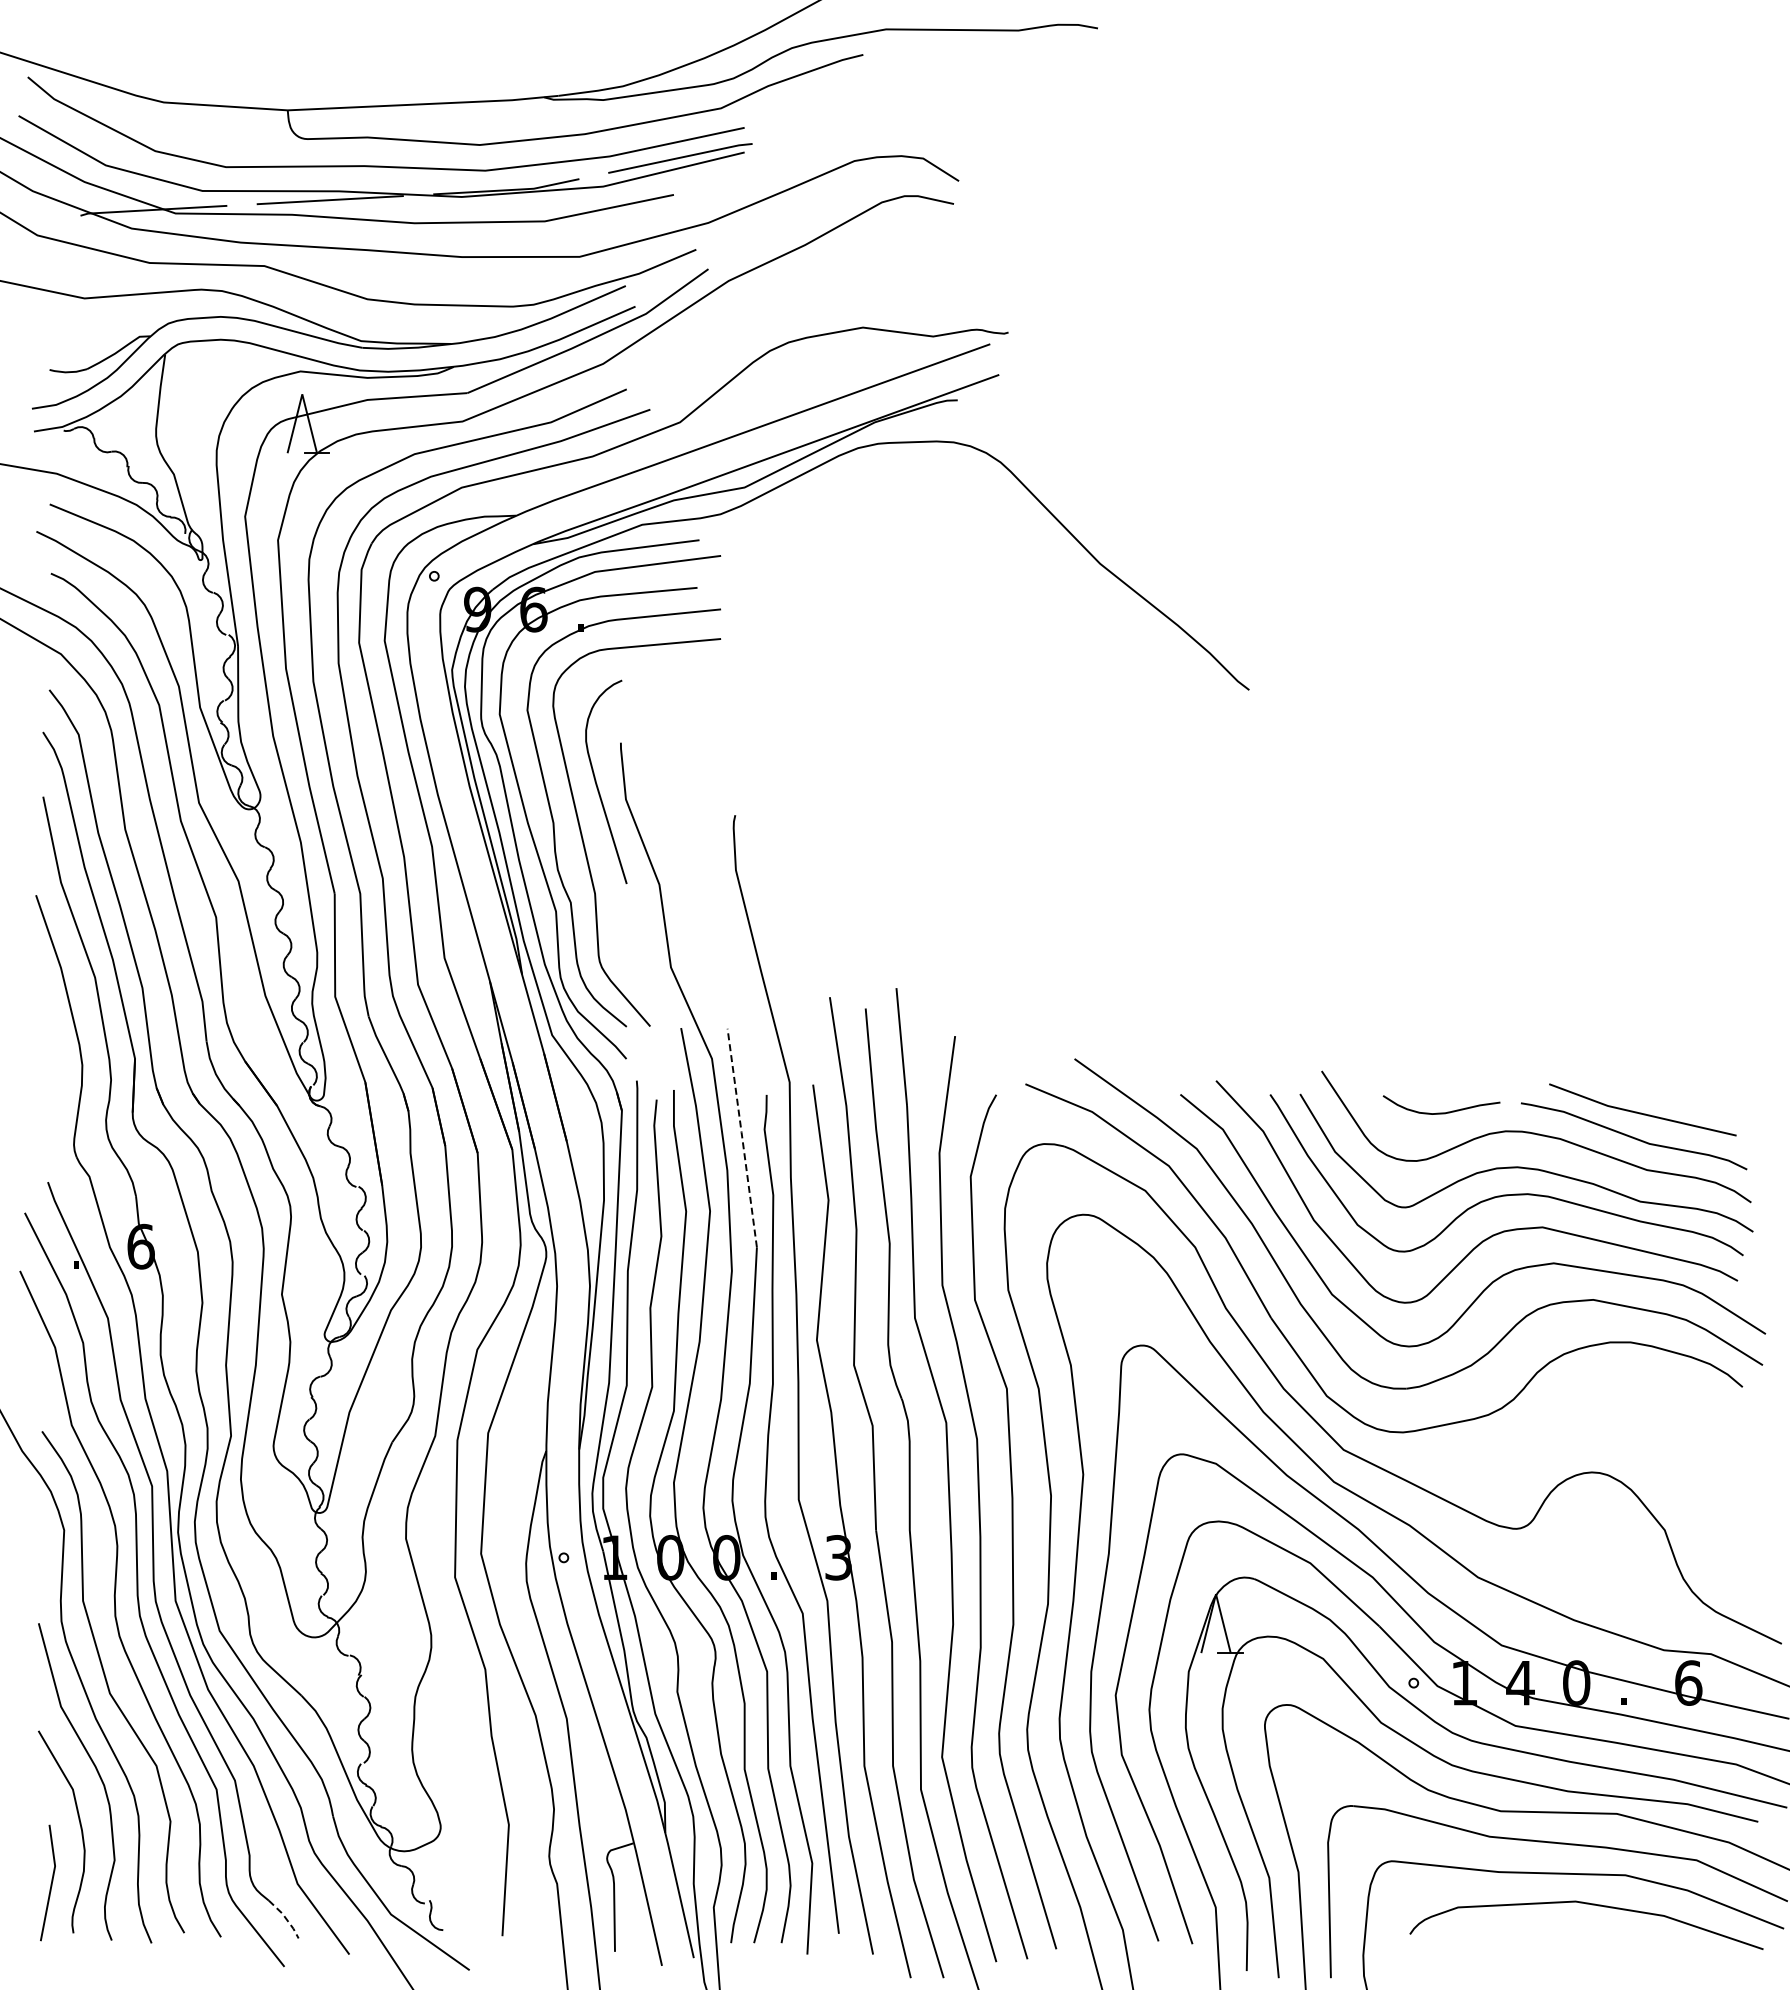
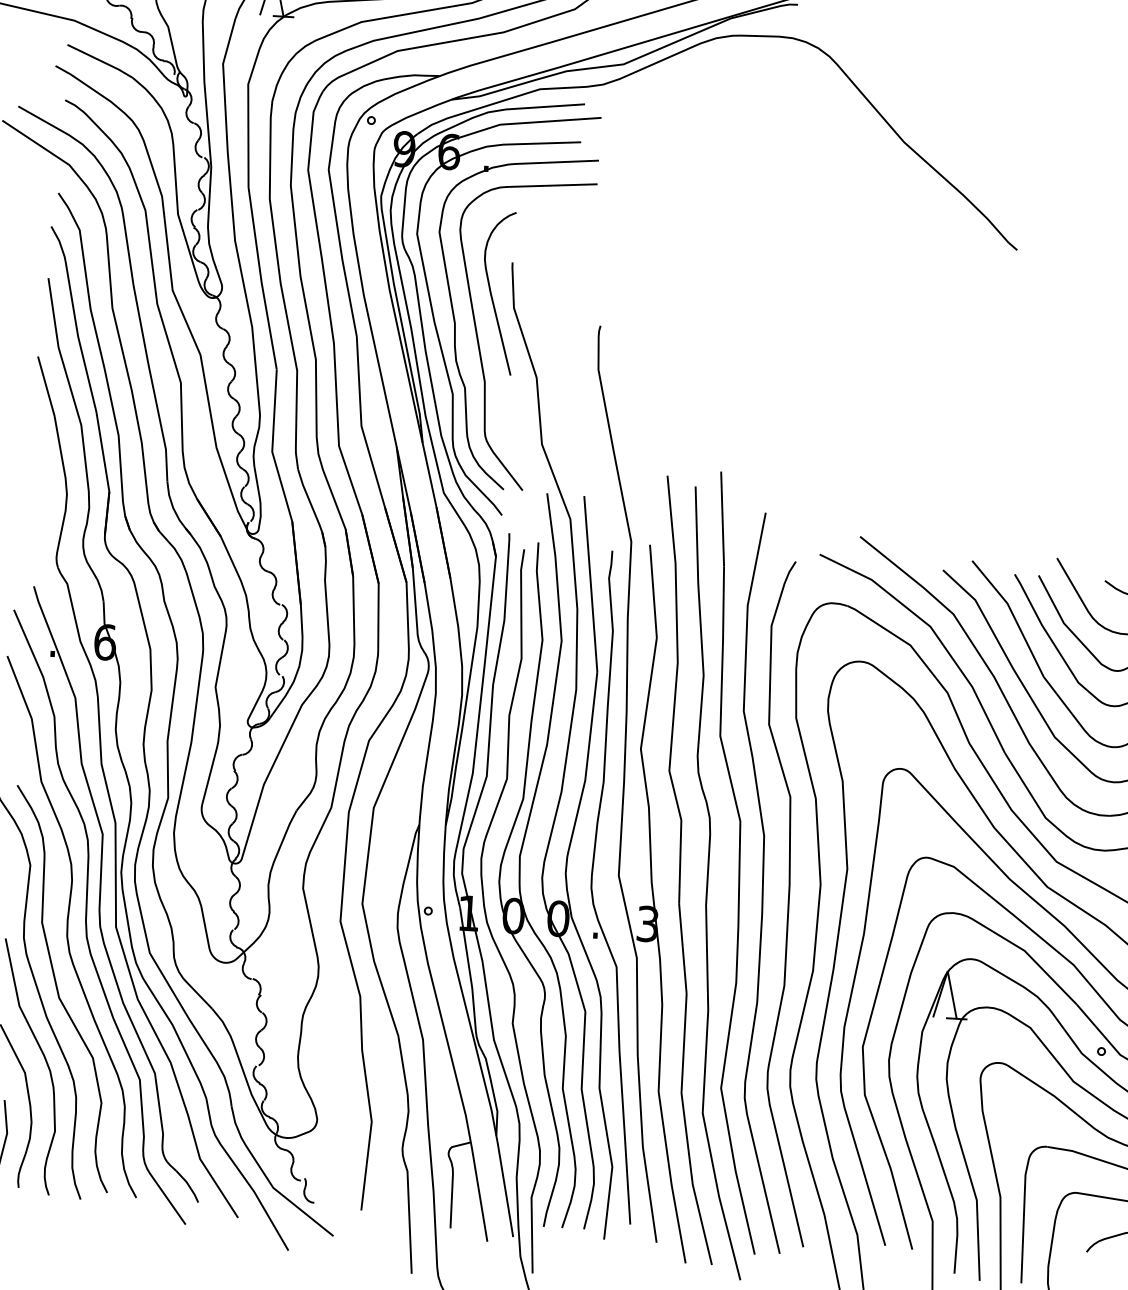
line: (742, 1137) -> (591, 583), dashed -> solid
line: (285, 1918) -> (188, 1186), dashed -> solid

